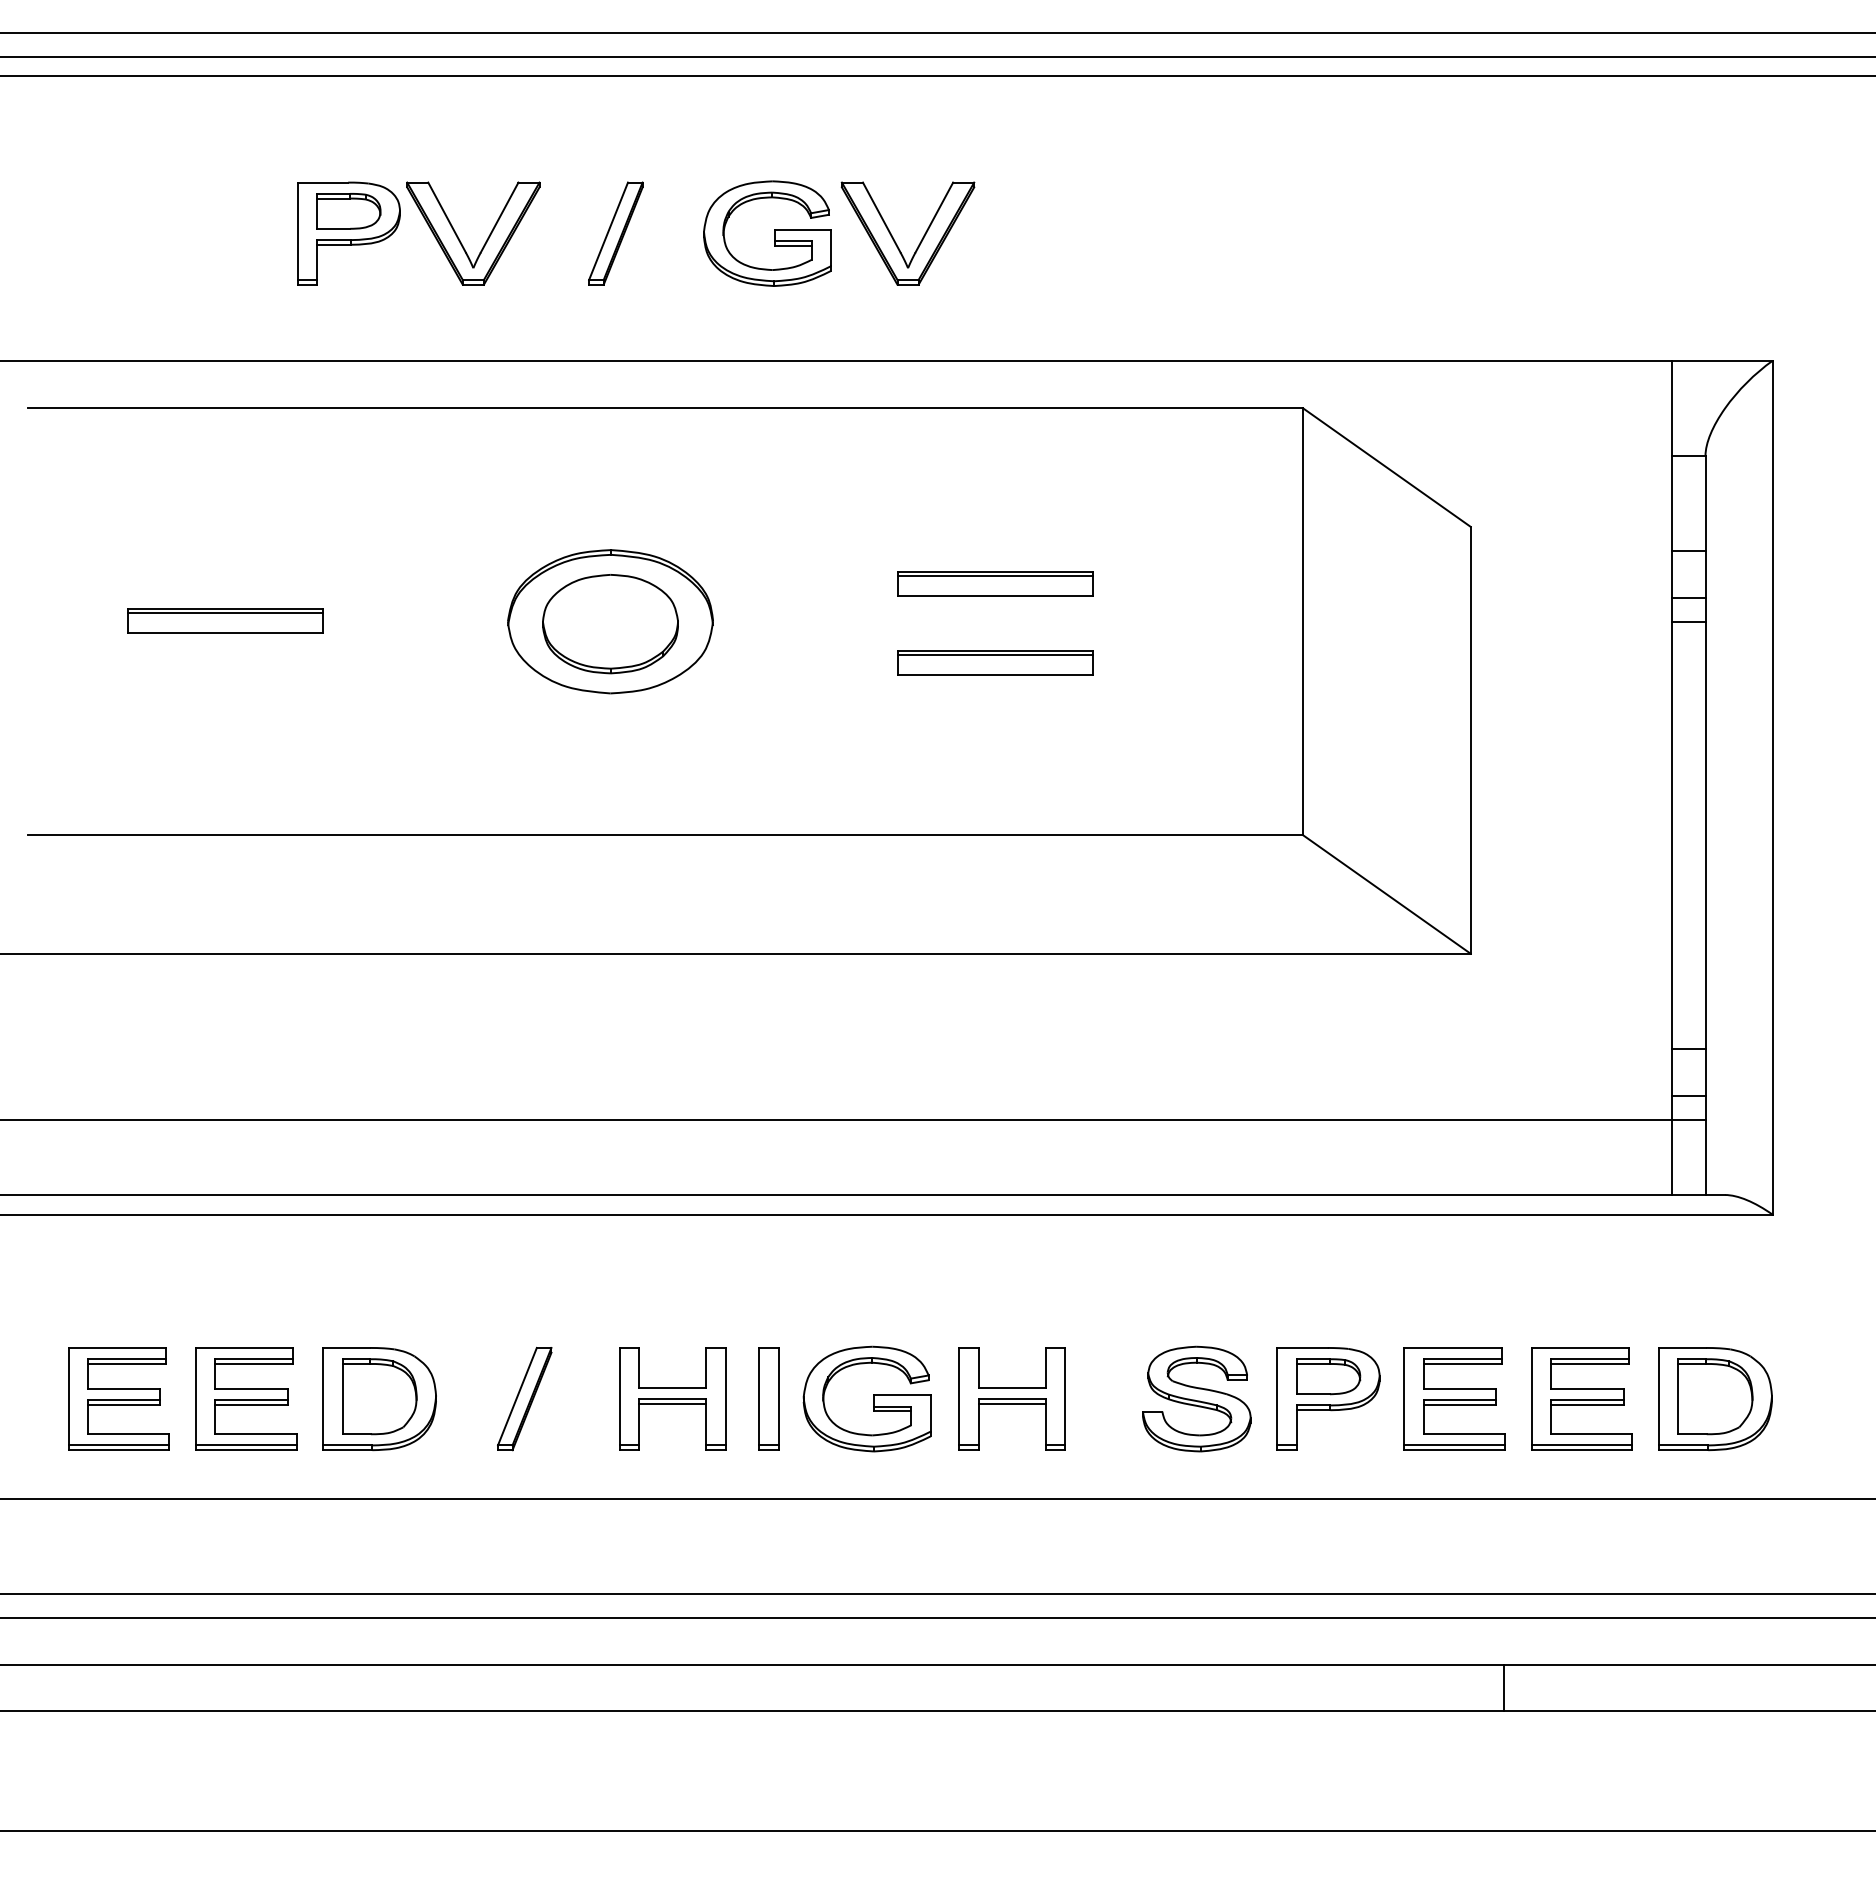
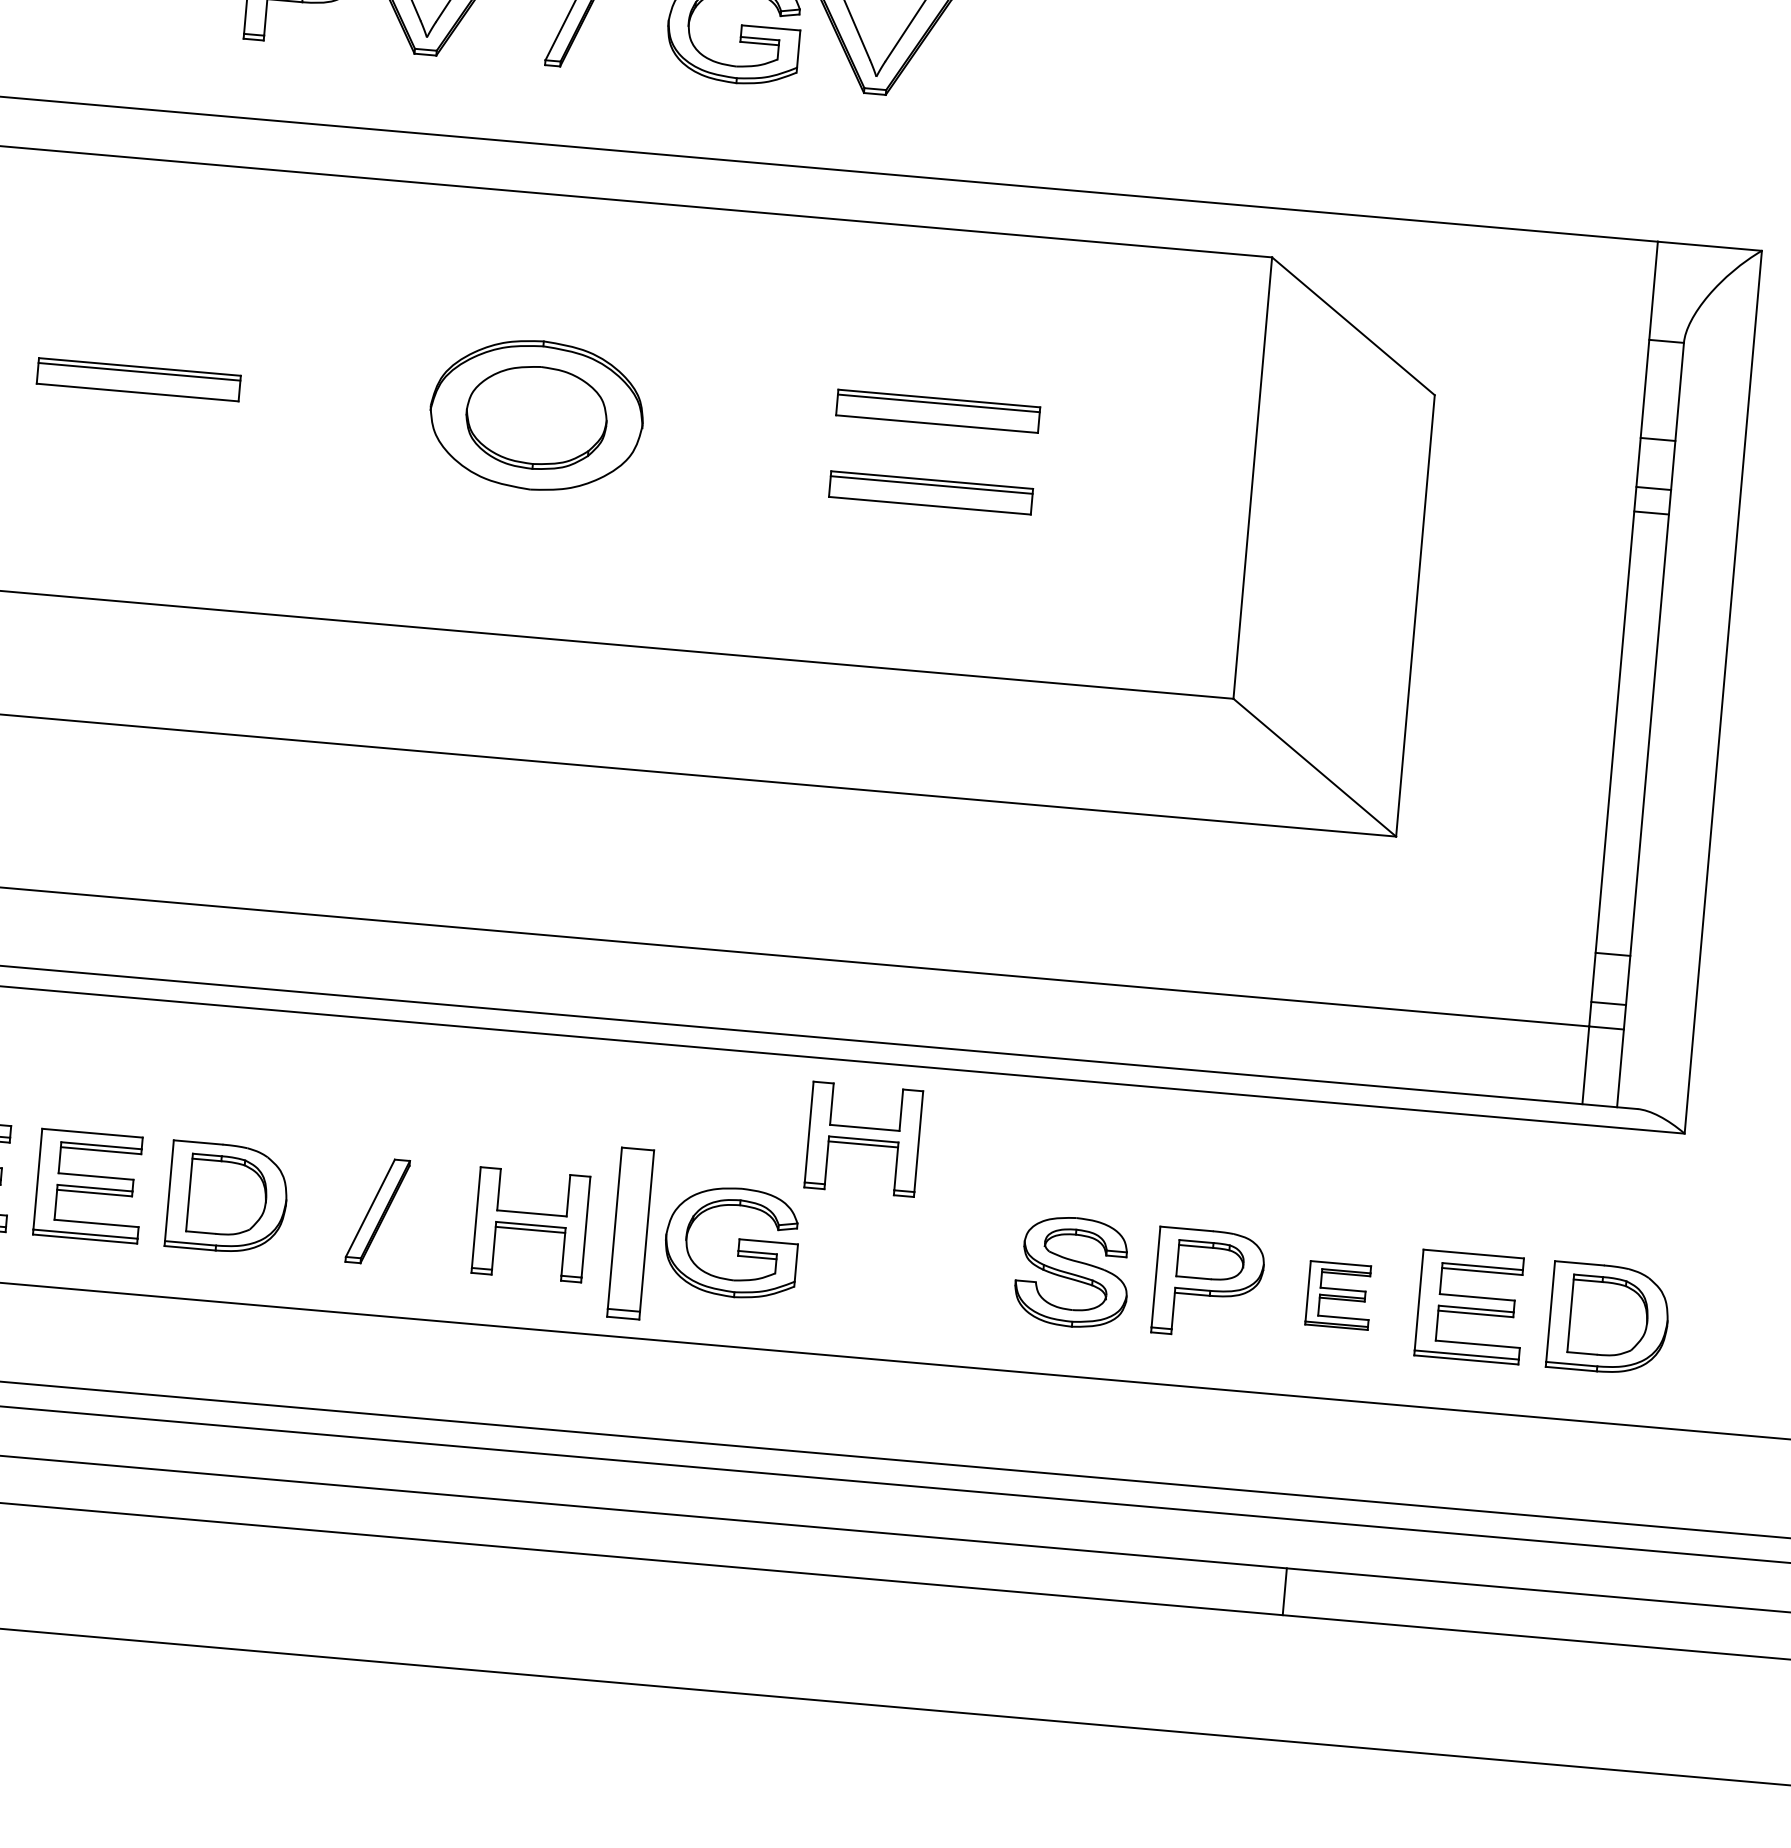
part: (768, 1398) -> (629, 1232), size x1.6
part: (1011, 1398) -> (863, 1138), moved
part: (1454, 1398) -> (1339, 1294), size x0.6
line: (1504, 1687) -> (1285, 1591), moved

